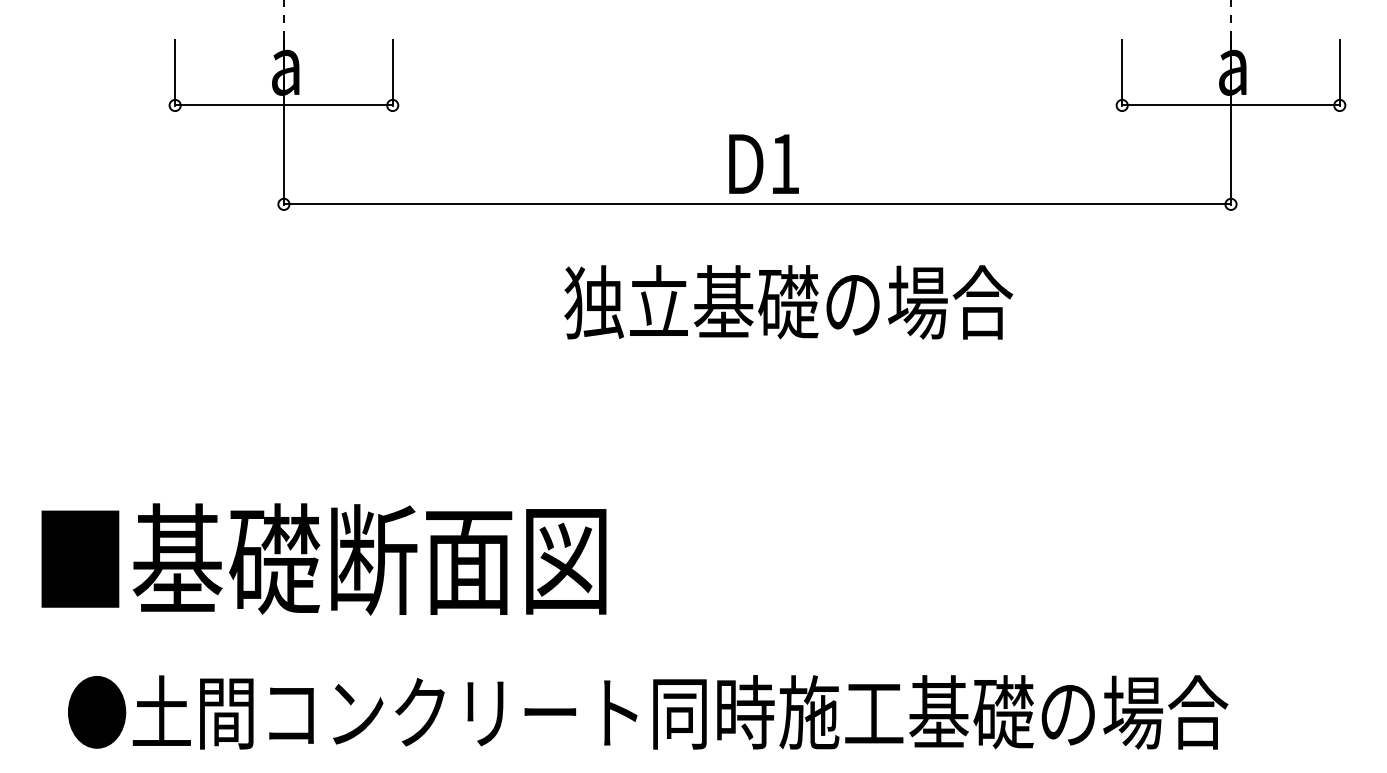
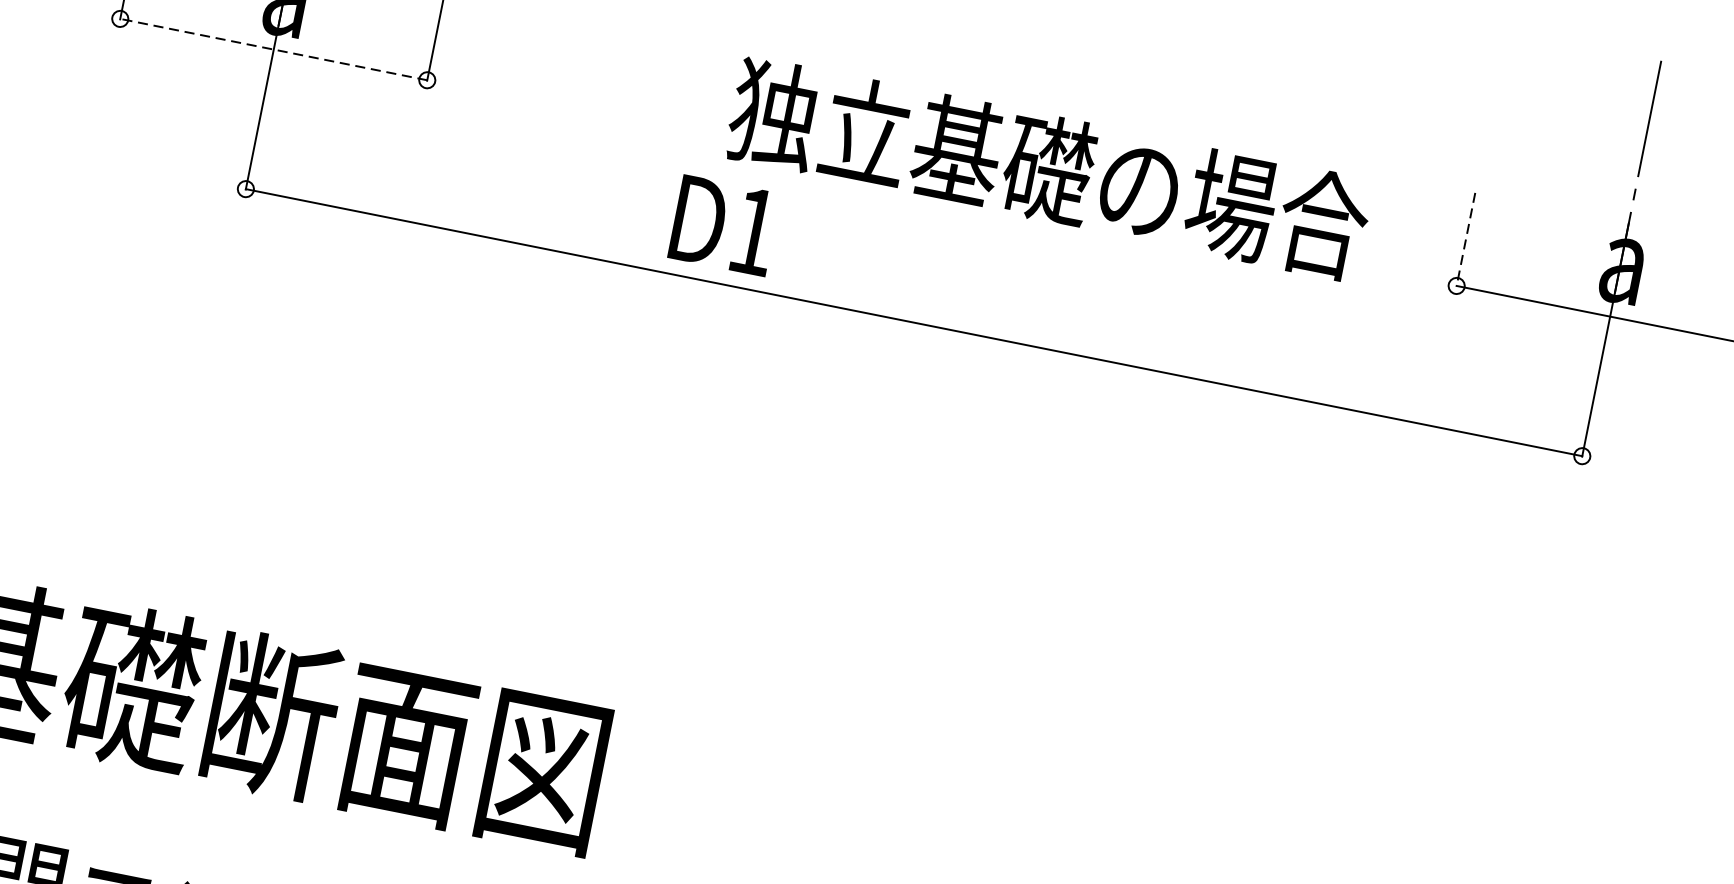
line: (1122, 73) -> (1466, 240), solid -> dashed
line: (283, 105) -> (273, 49), solid -> dashed
text: (763, 163) -> (723, 224), moved
text: (788, 302) -> (1048, 169), moved

